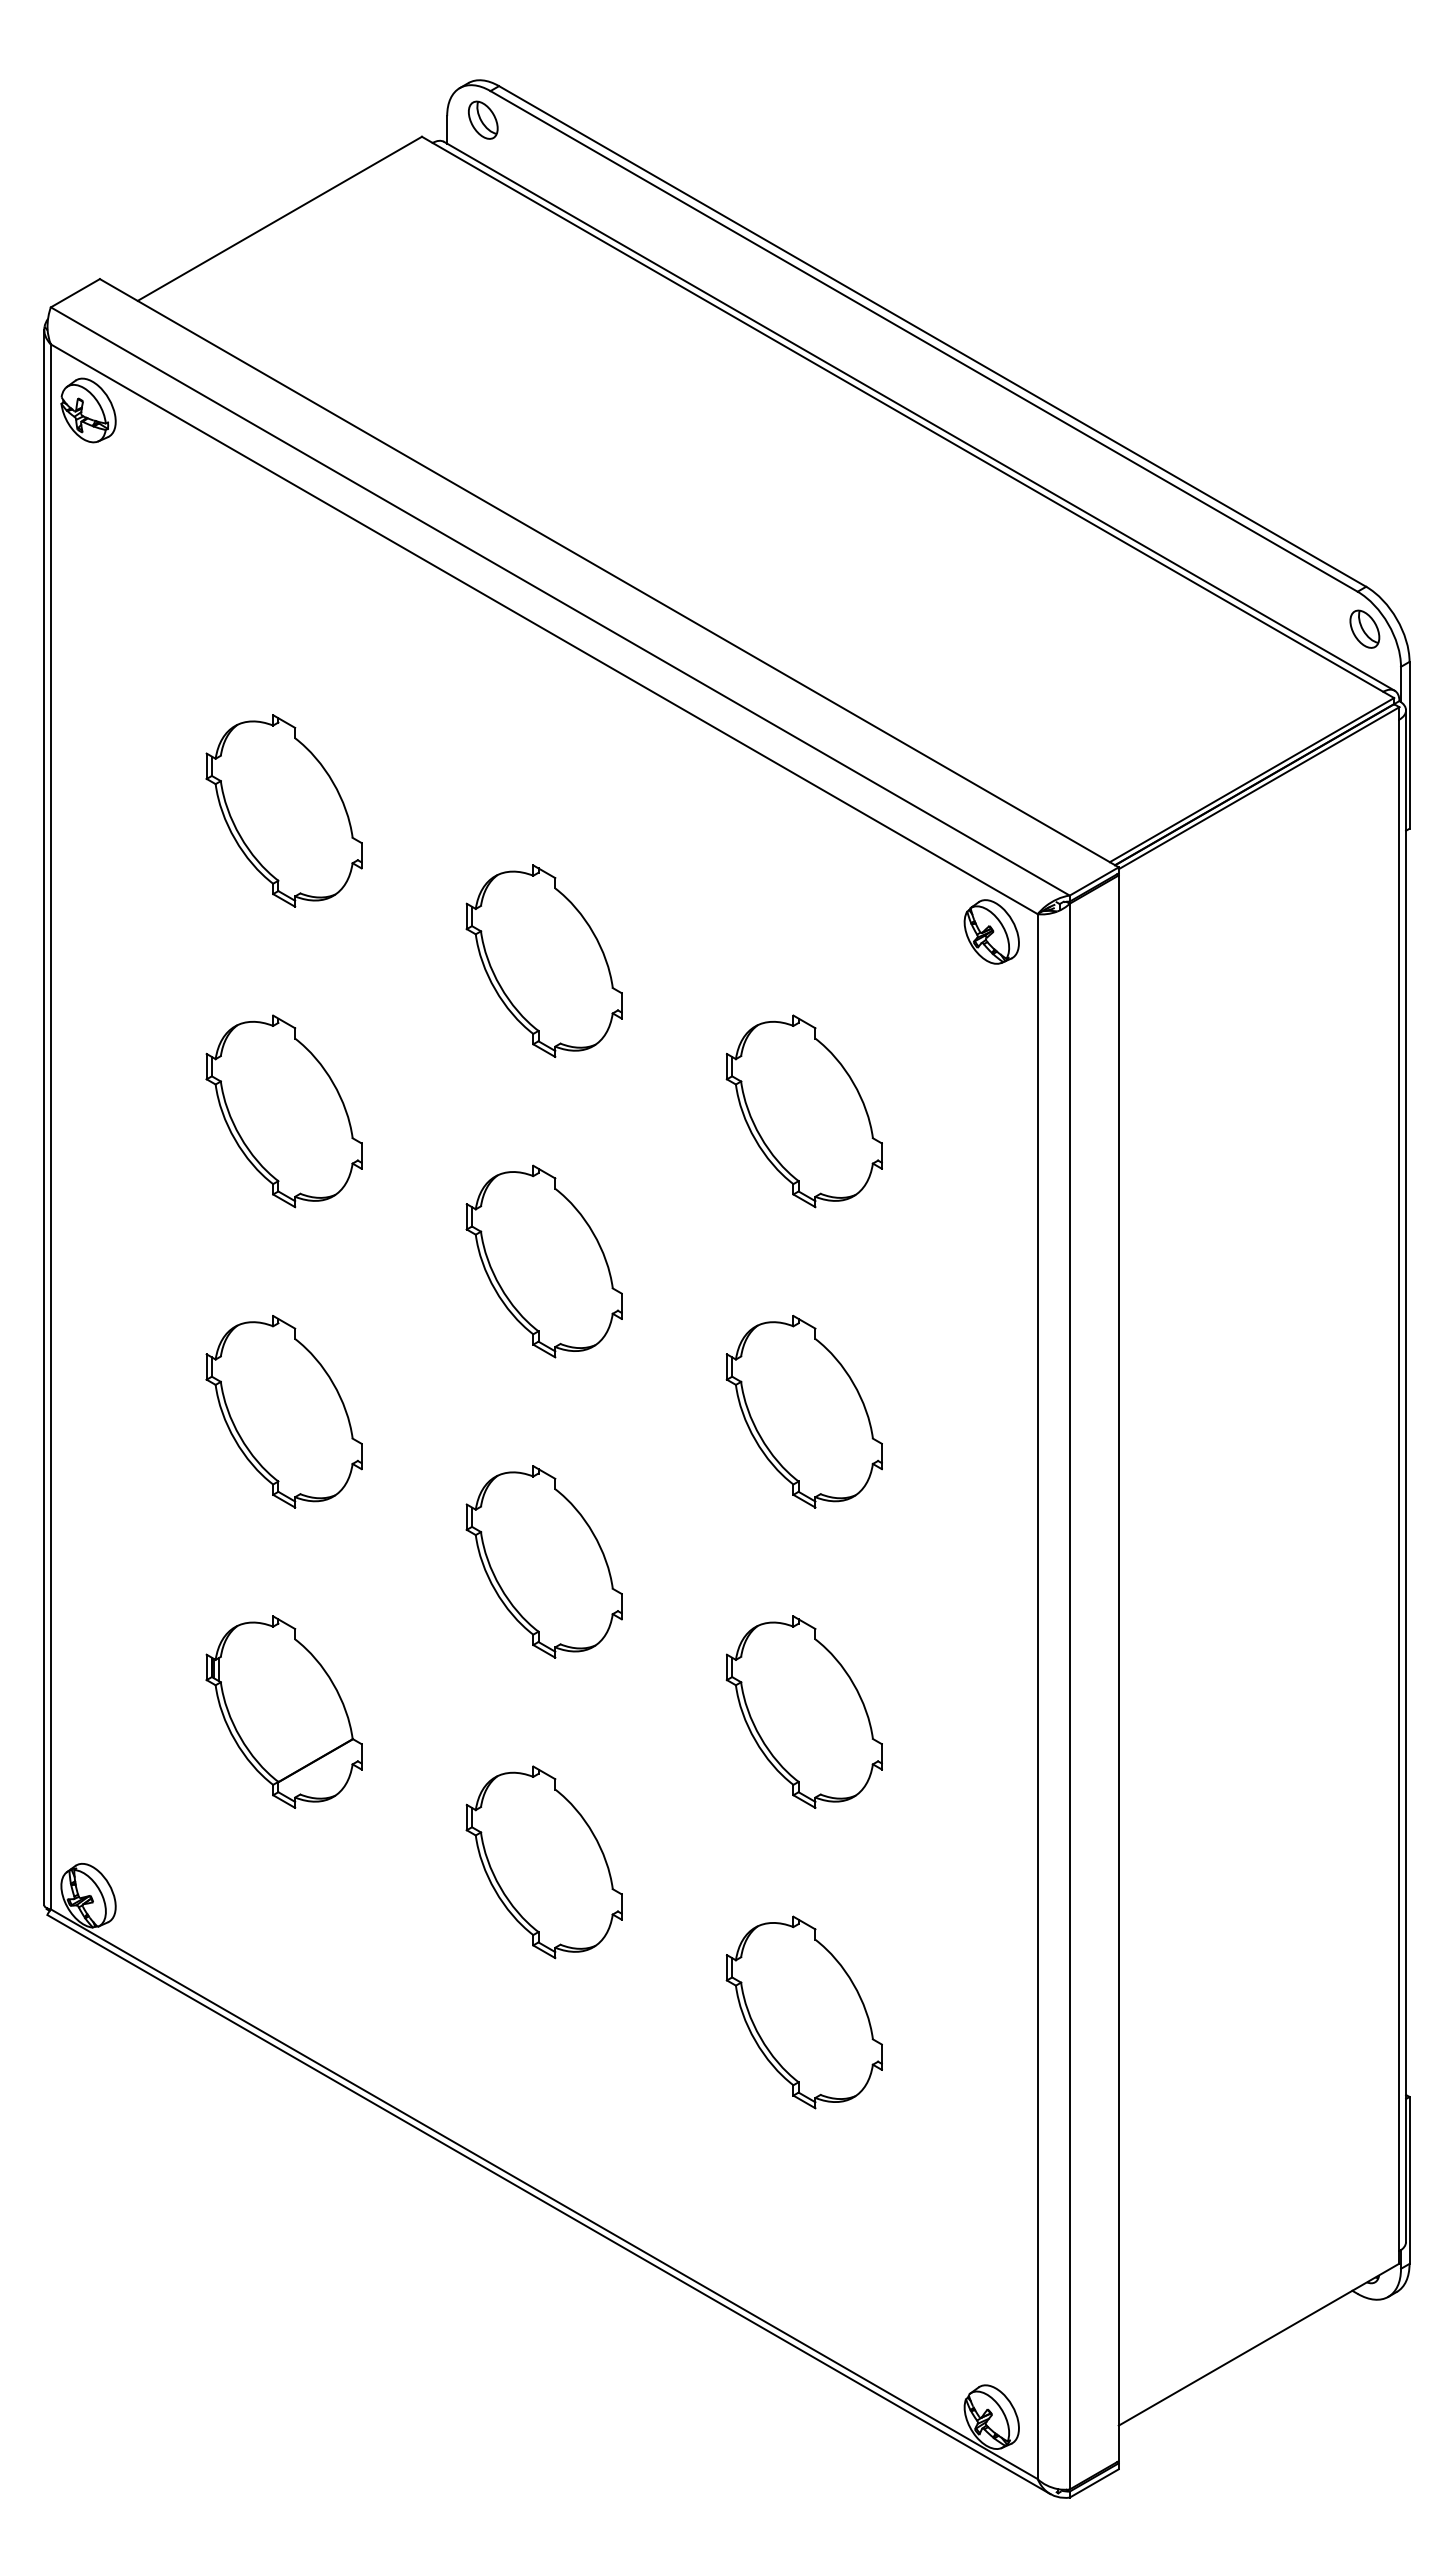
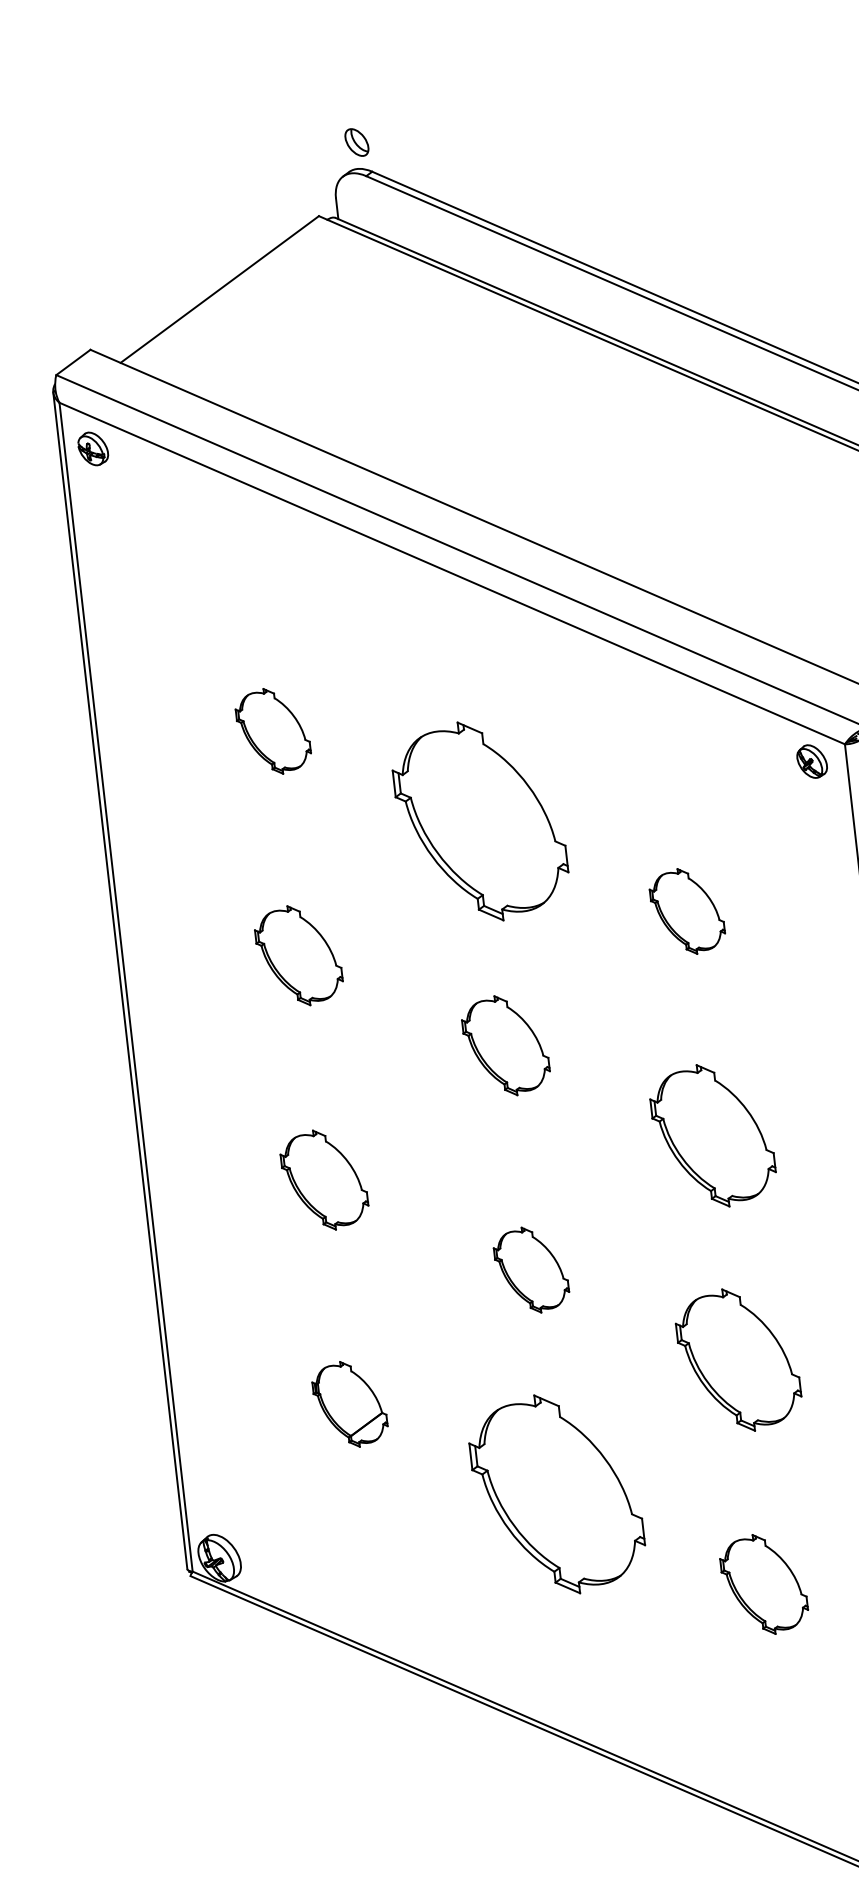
part: (483, 119) -> (357, 141), moved
part: (88, 410) -> (93, 448), size x0.7
part: (283, 810) -> (272, 731), size x0.6
part: (991, 931) -> (811, 761), size x0.7
part: (543, 960) -> (479, 820), size x1.4
part: (283, 1111) -> (298, 955), size x0.7
part: (803, 1111) -> (686, 911), size x0.6
part: (543, 1261) -> (505, 1045), size x0.7
part: (283, 1411) -> (324, 1179), size x0.7
part: (543, 1561) -> (530, 1269), size x0.6
part: (283, 1711) -> (349, 1404), size x0.6
part: (543, 1862) -> (556, 1494), size x1.4
part: (803, 2012) -> (763, 1584), size x0.7

